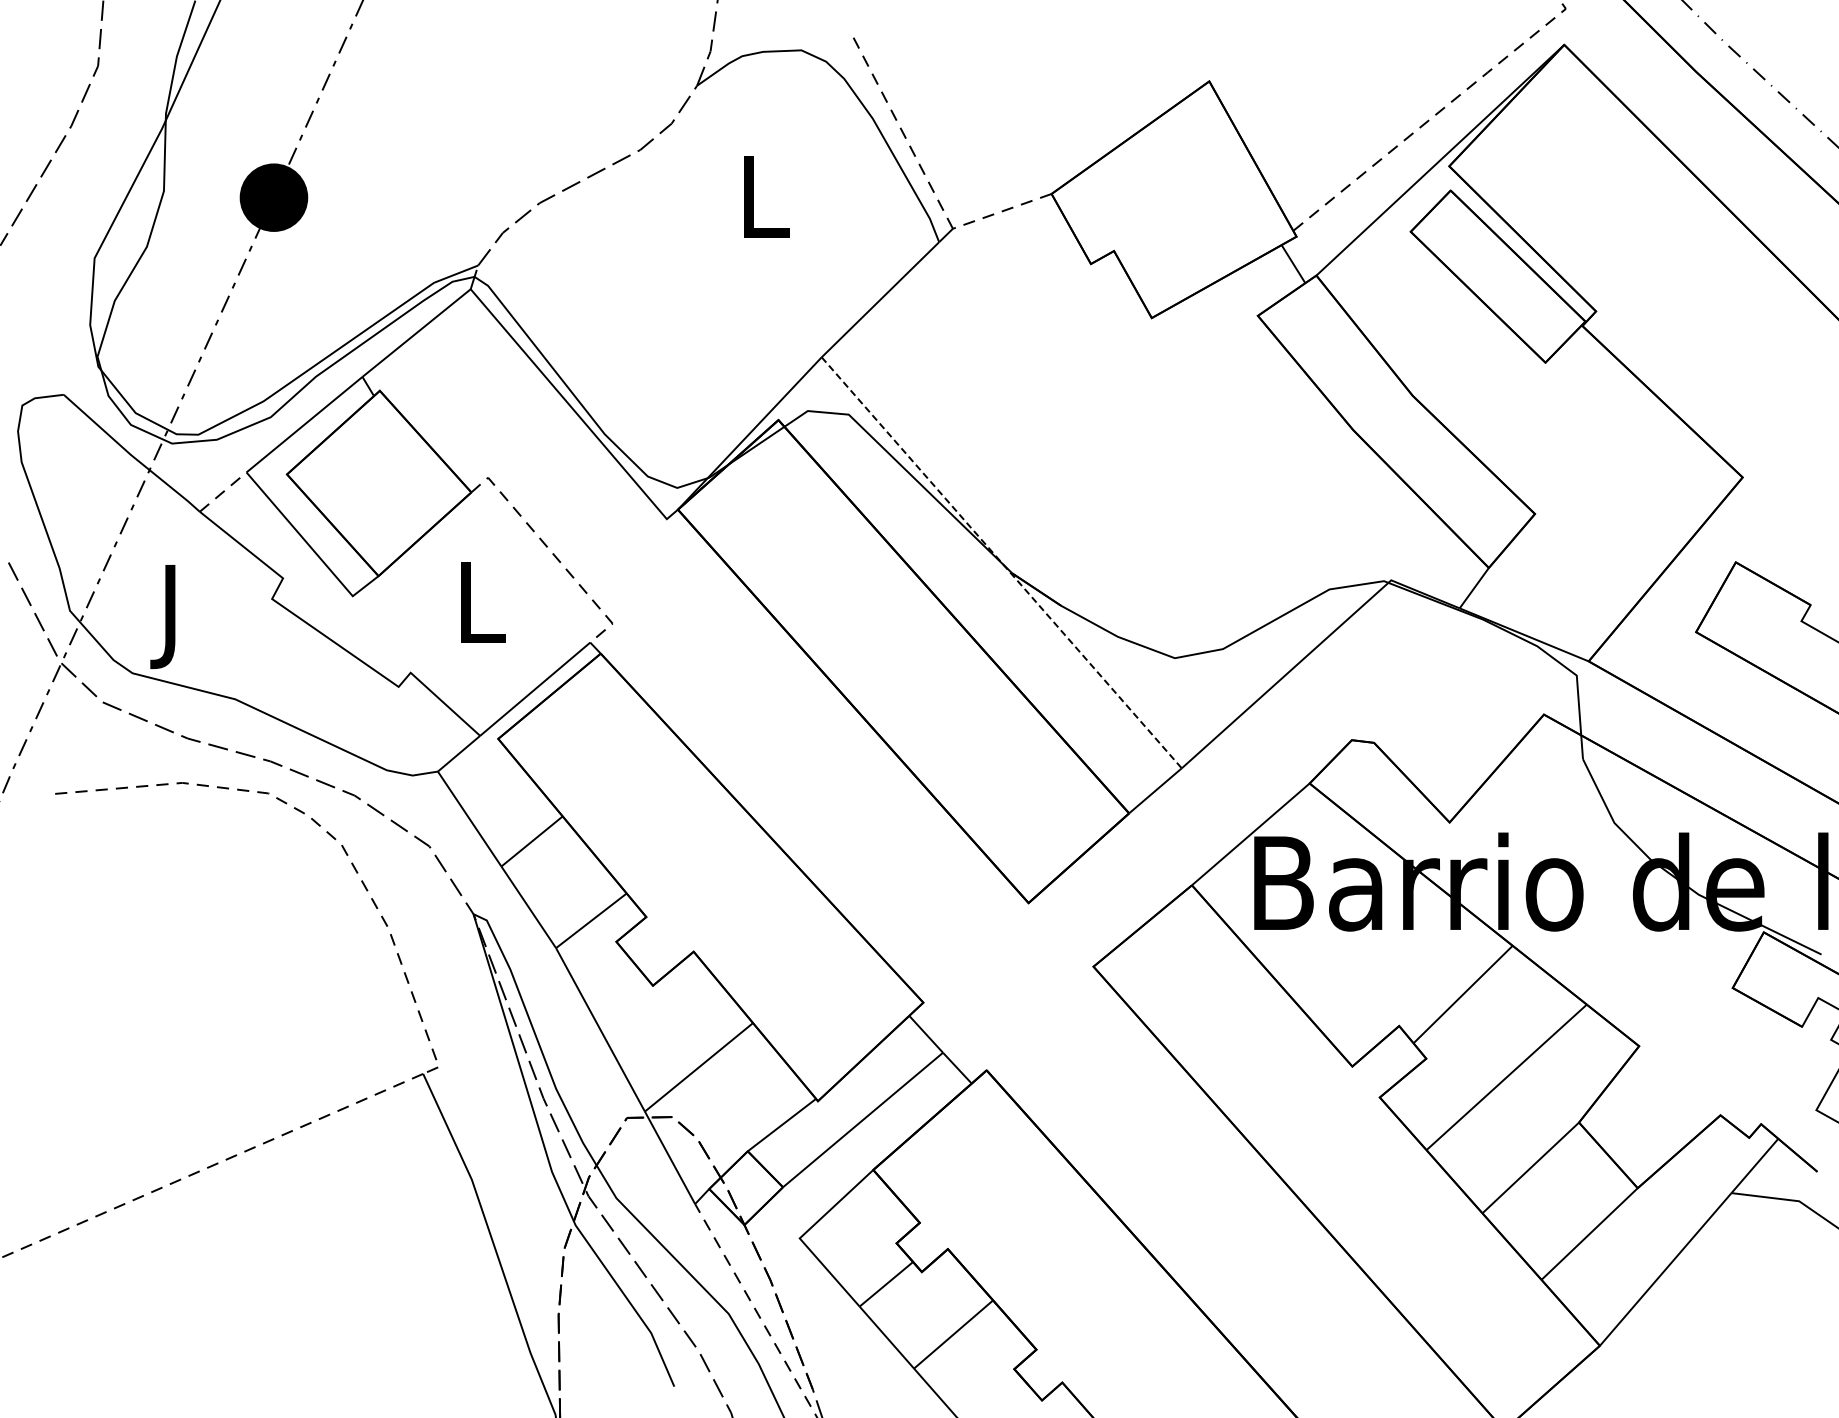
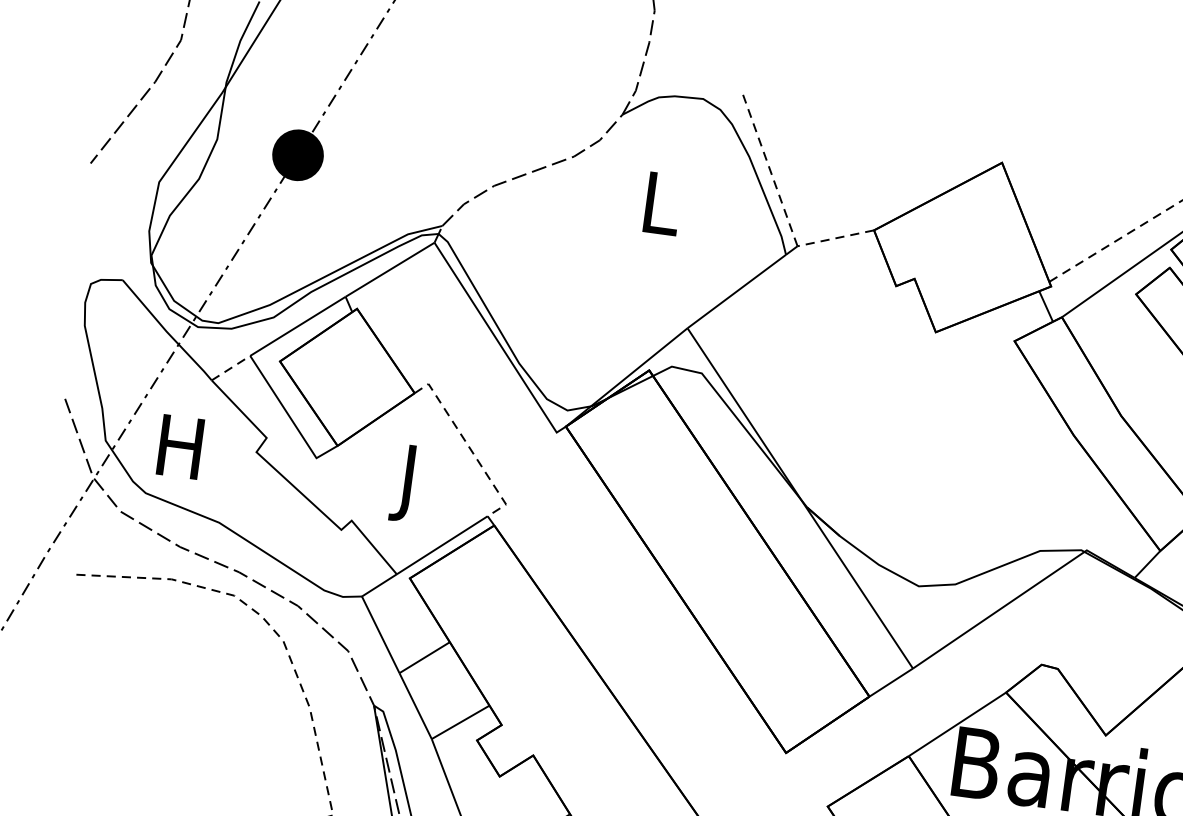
line: (1002, 563) -> (800, 498), dashed -> solid
text: (481, 613) -> (410, 483), L -> J
text: (169, 617) -> (178, 455), J -> H

